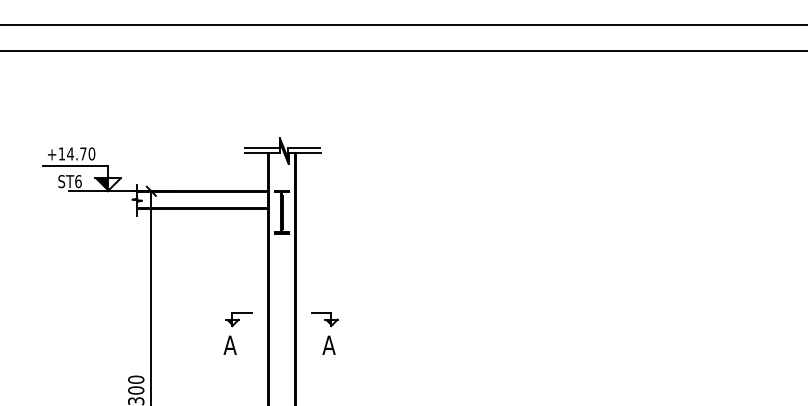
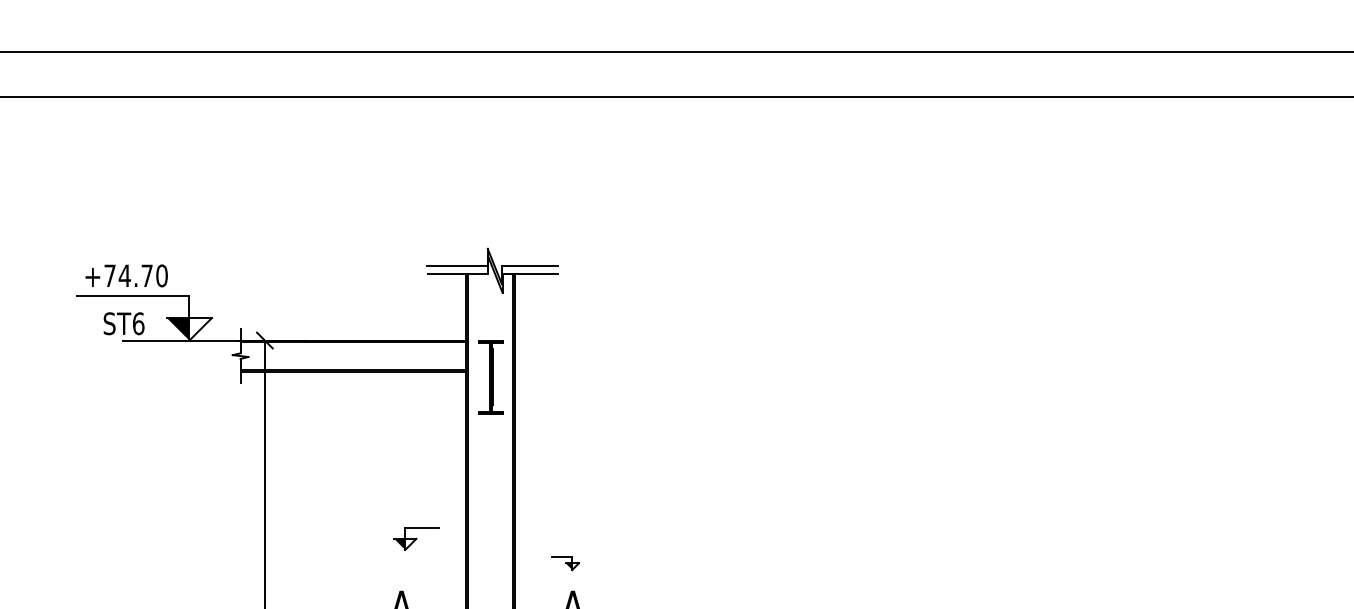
text: (61, 153) -> (109, 275), +14.70 -> +74.70
part: (238, 319) -> (415, 538), moved
part: (324, 319) -> (564, 562), size x0.6

